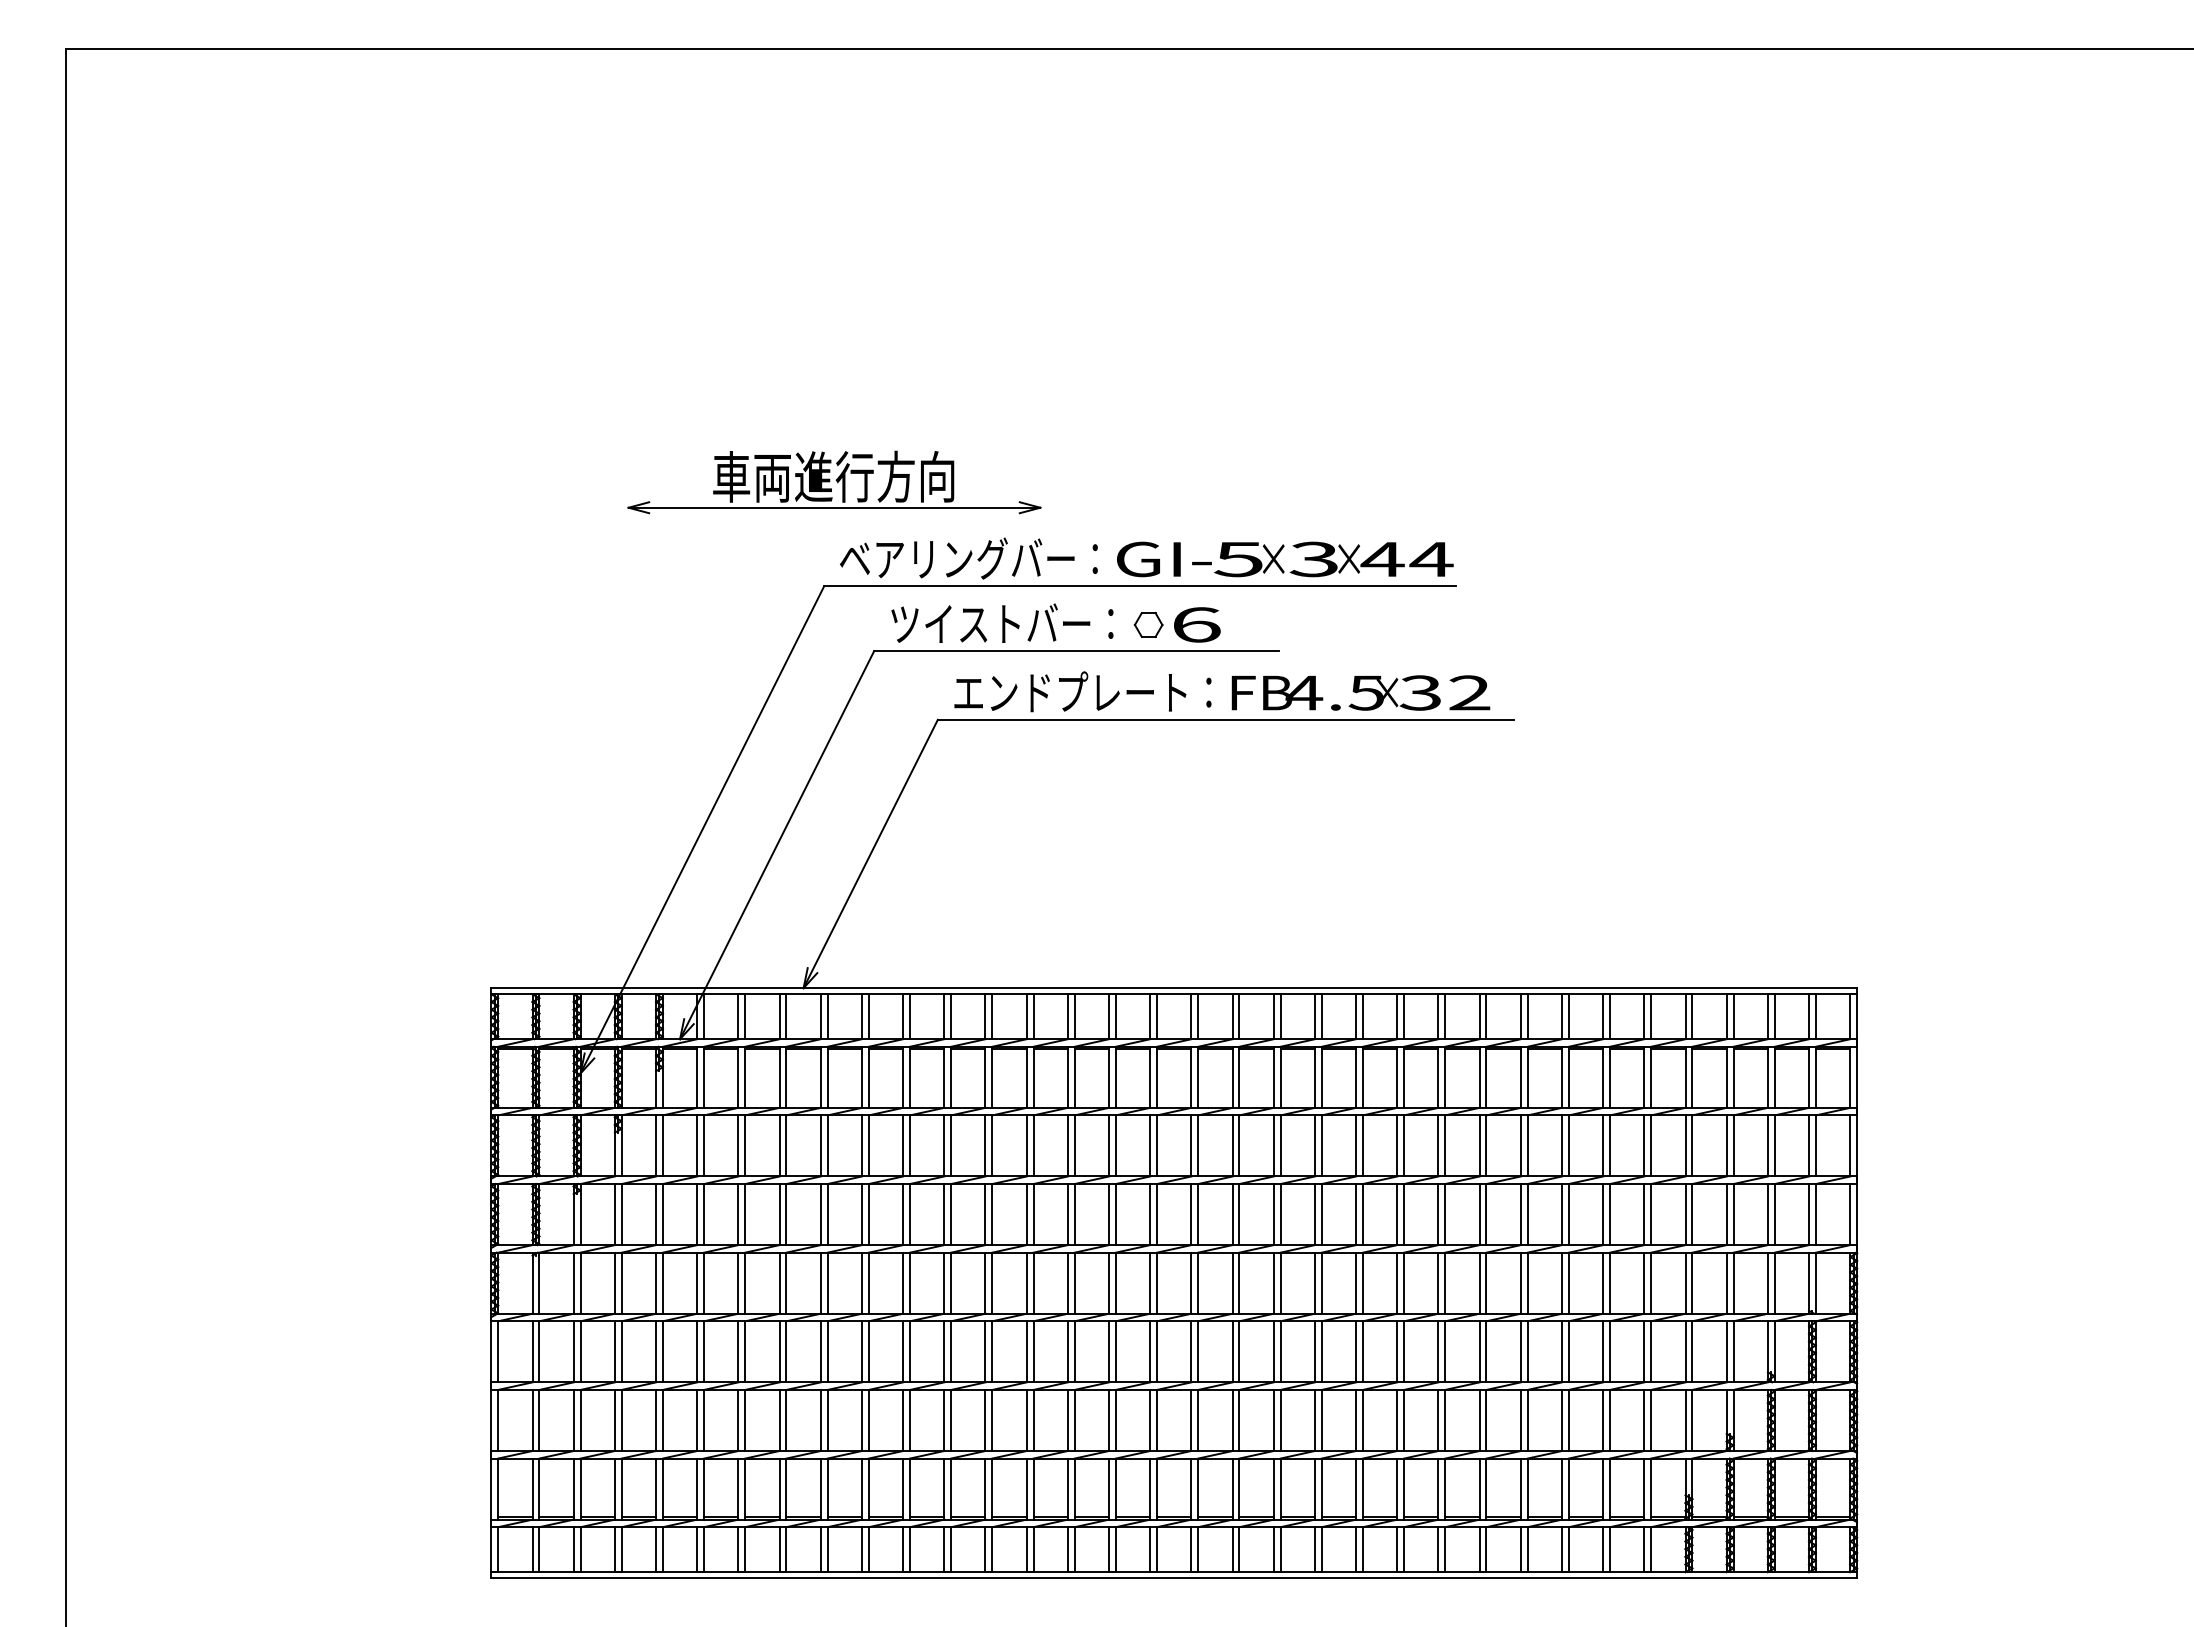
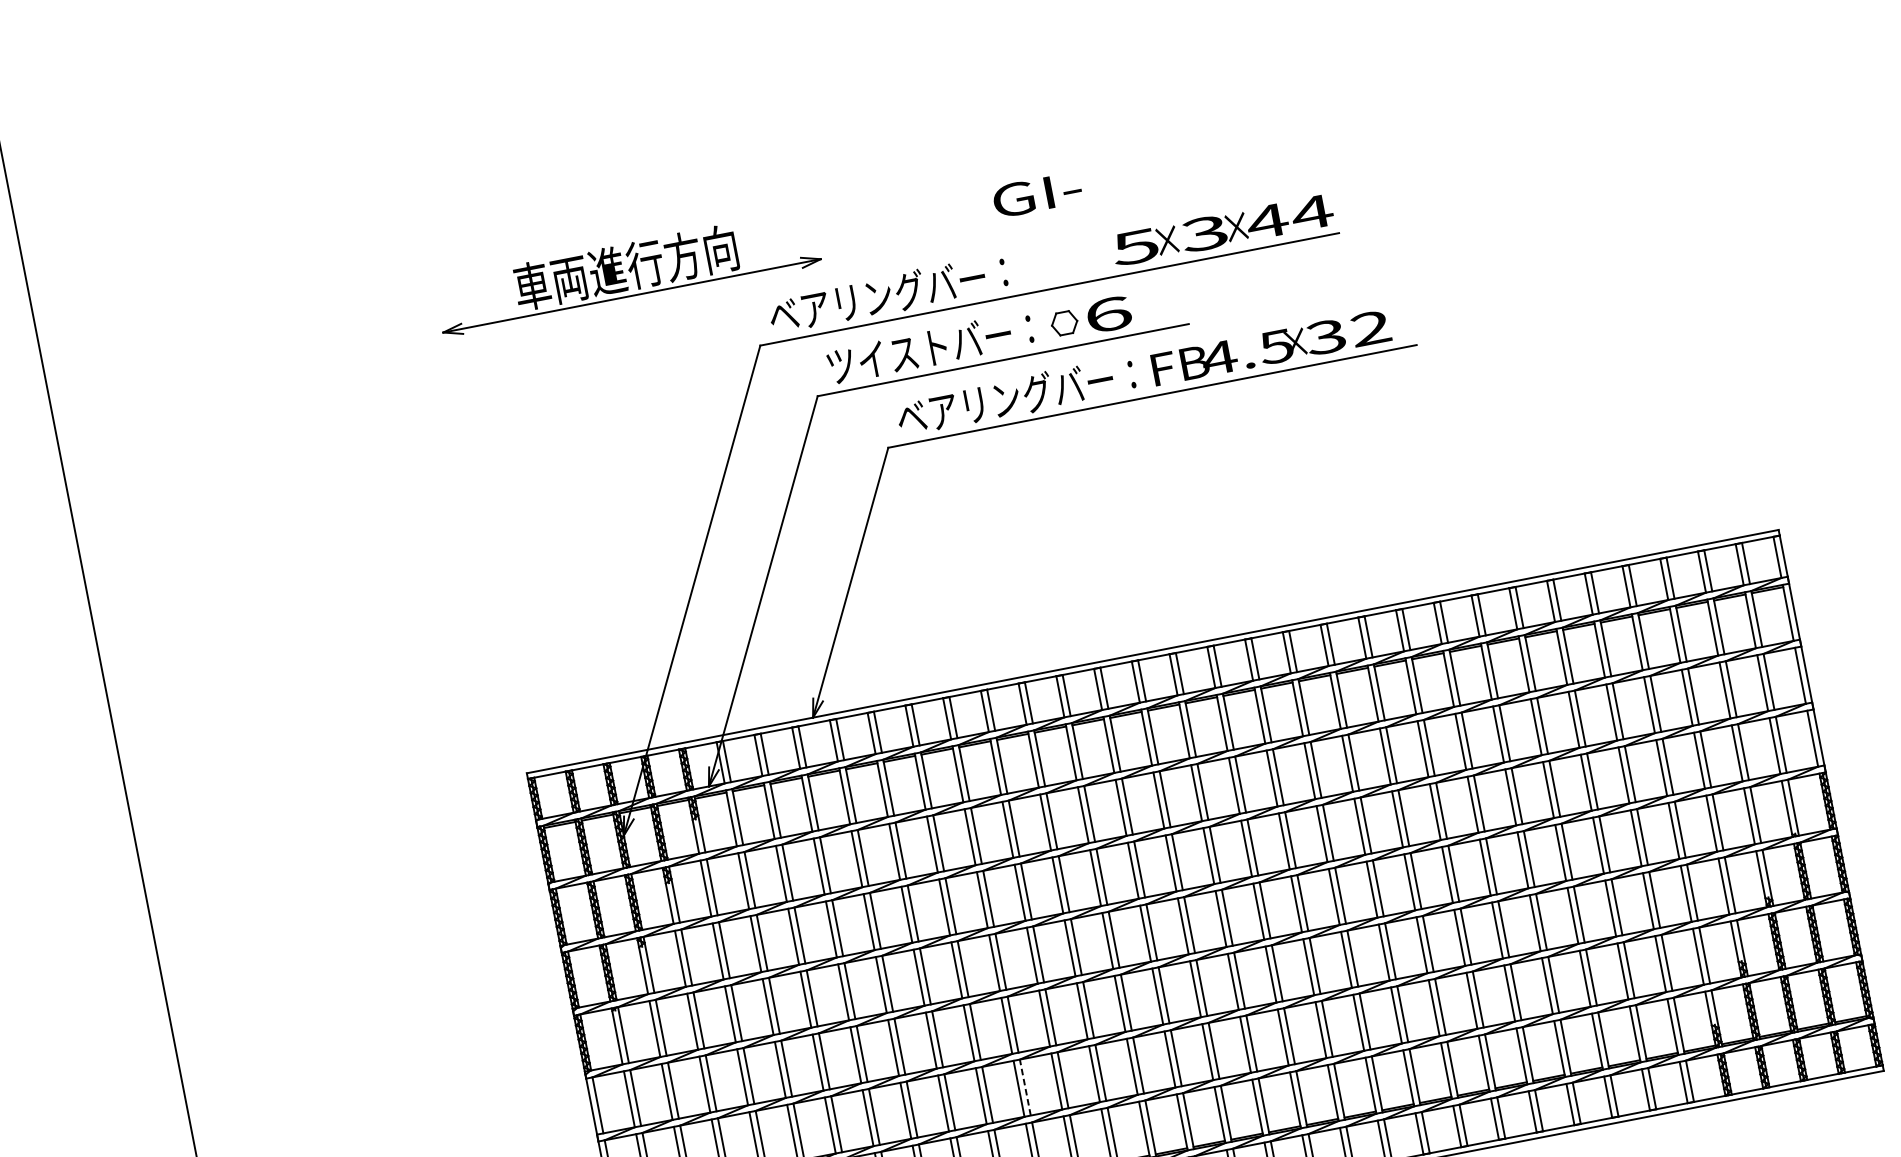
part: (834, 482) -> (627, 272), moved
text: (1164, 559) -> (1037, 194), moved
text: (1070, 692) -> (1005, 399), エンドプレート： -> ベアリングバー：
line: (951, 1420) -> (1025, 1087), solid -> dashed

